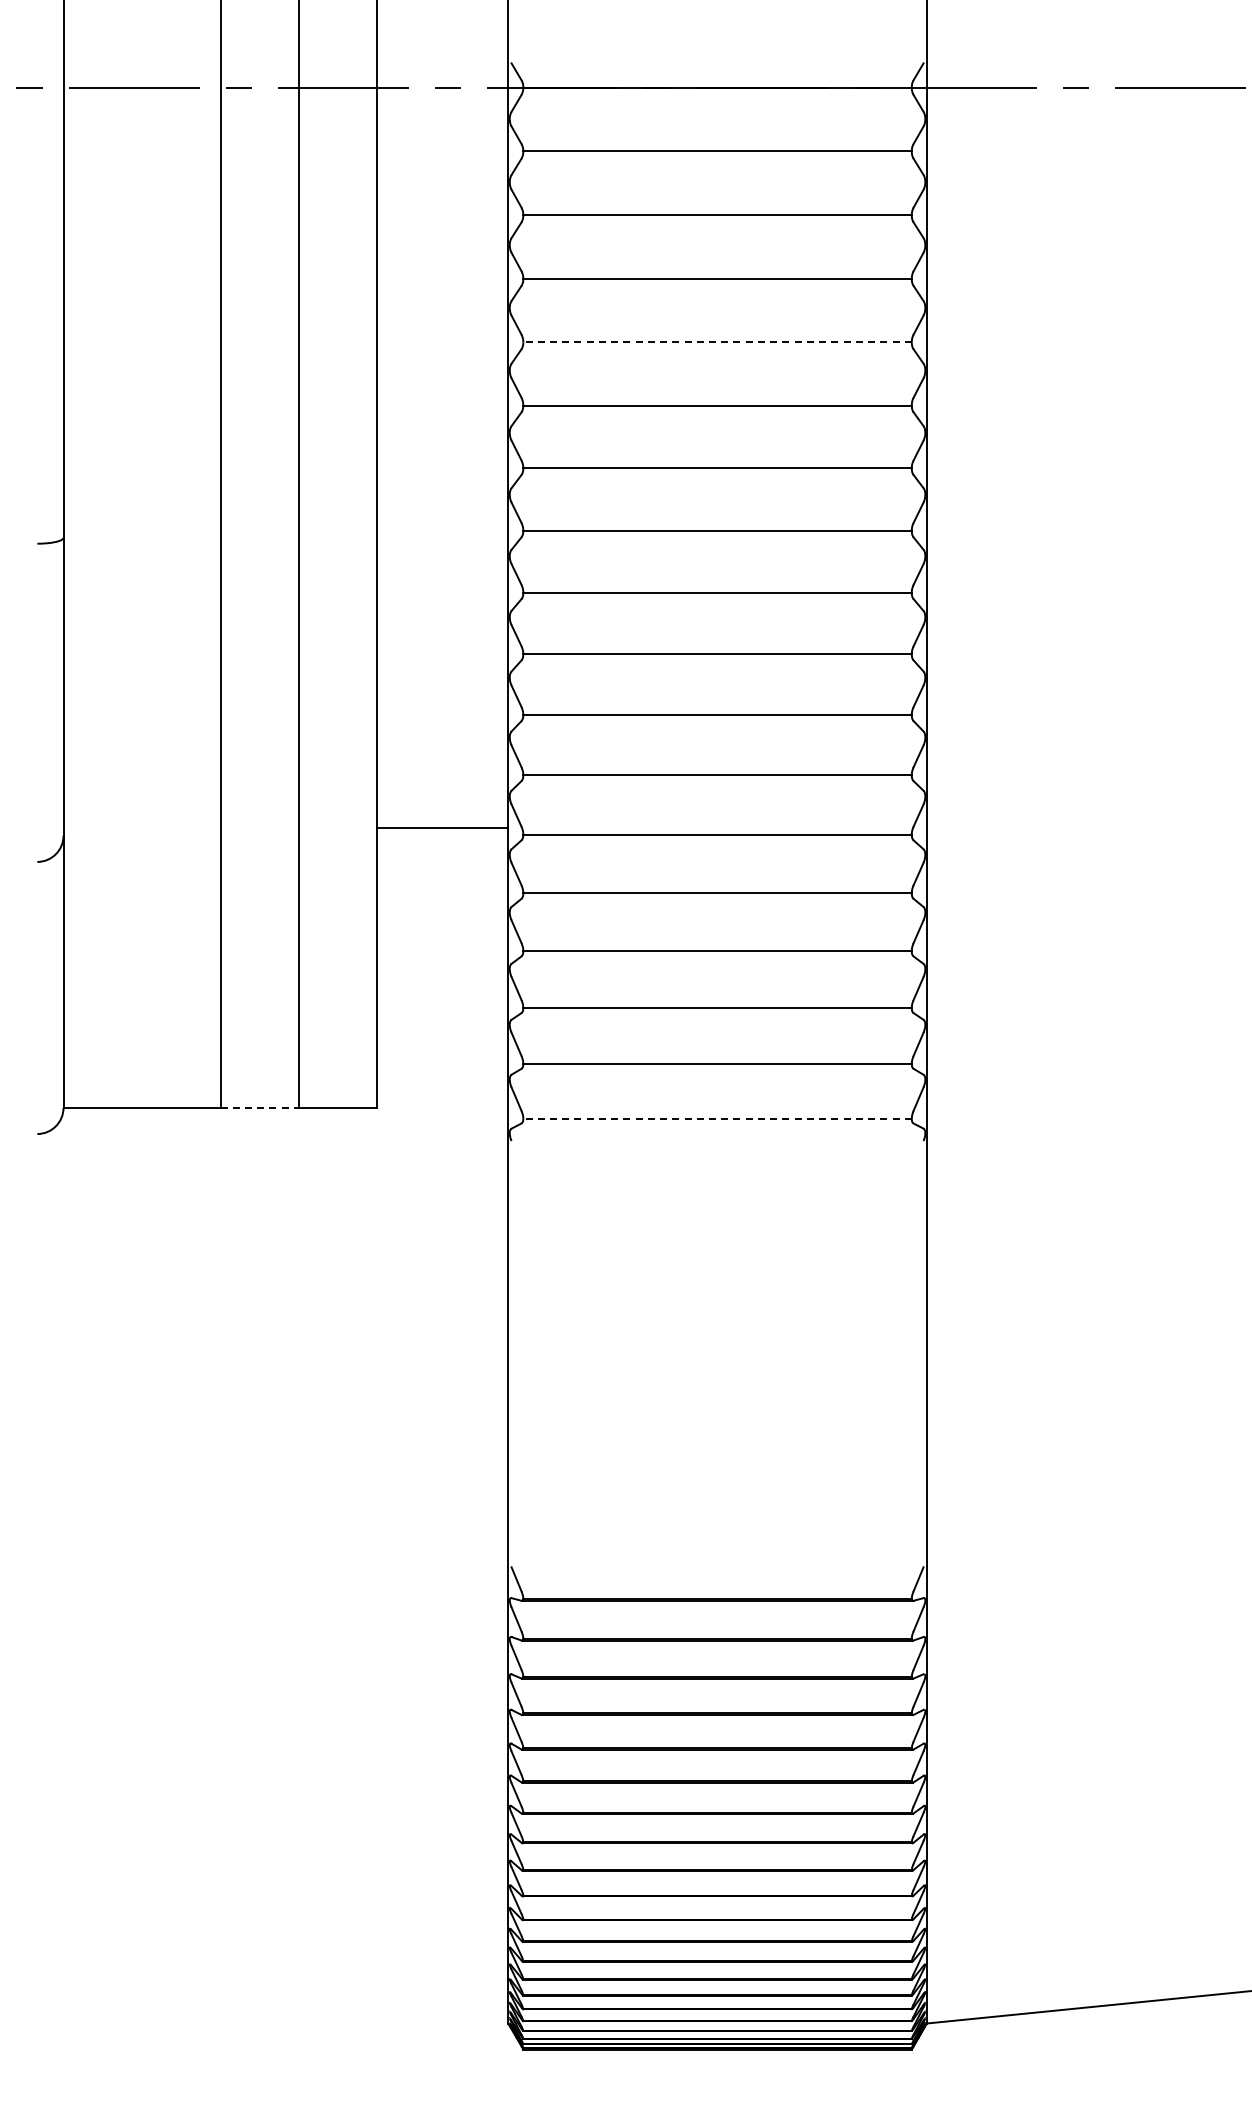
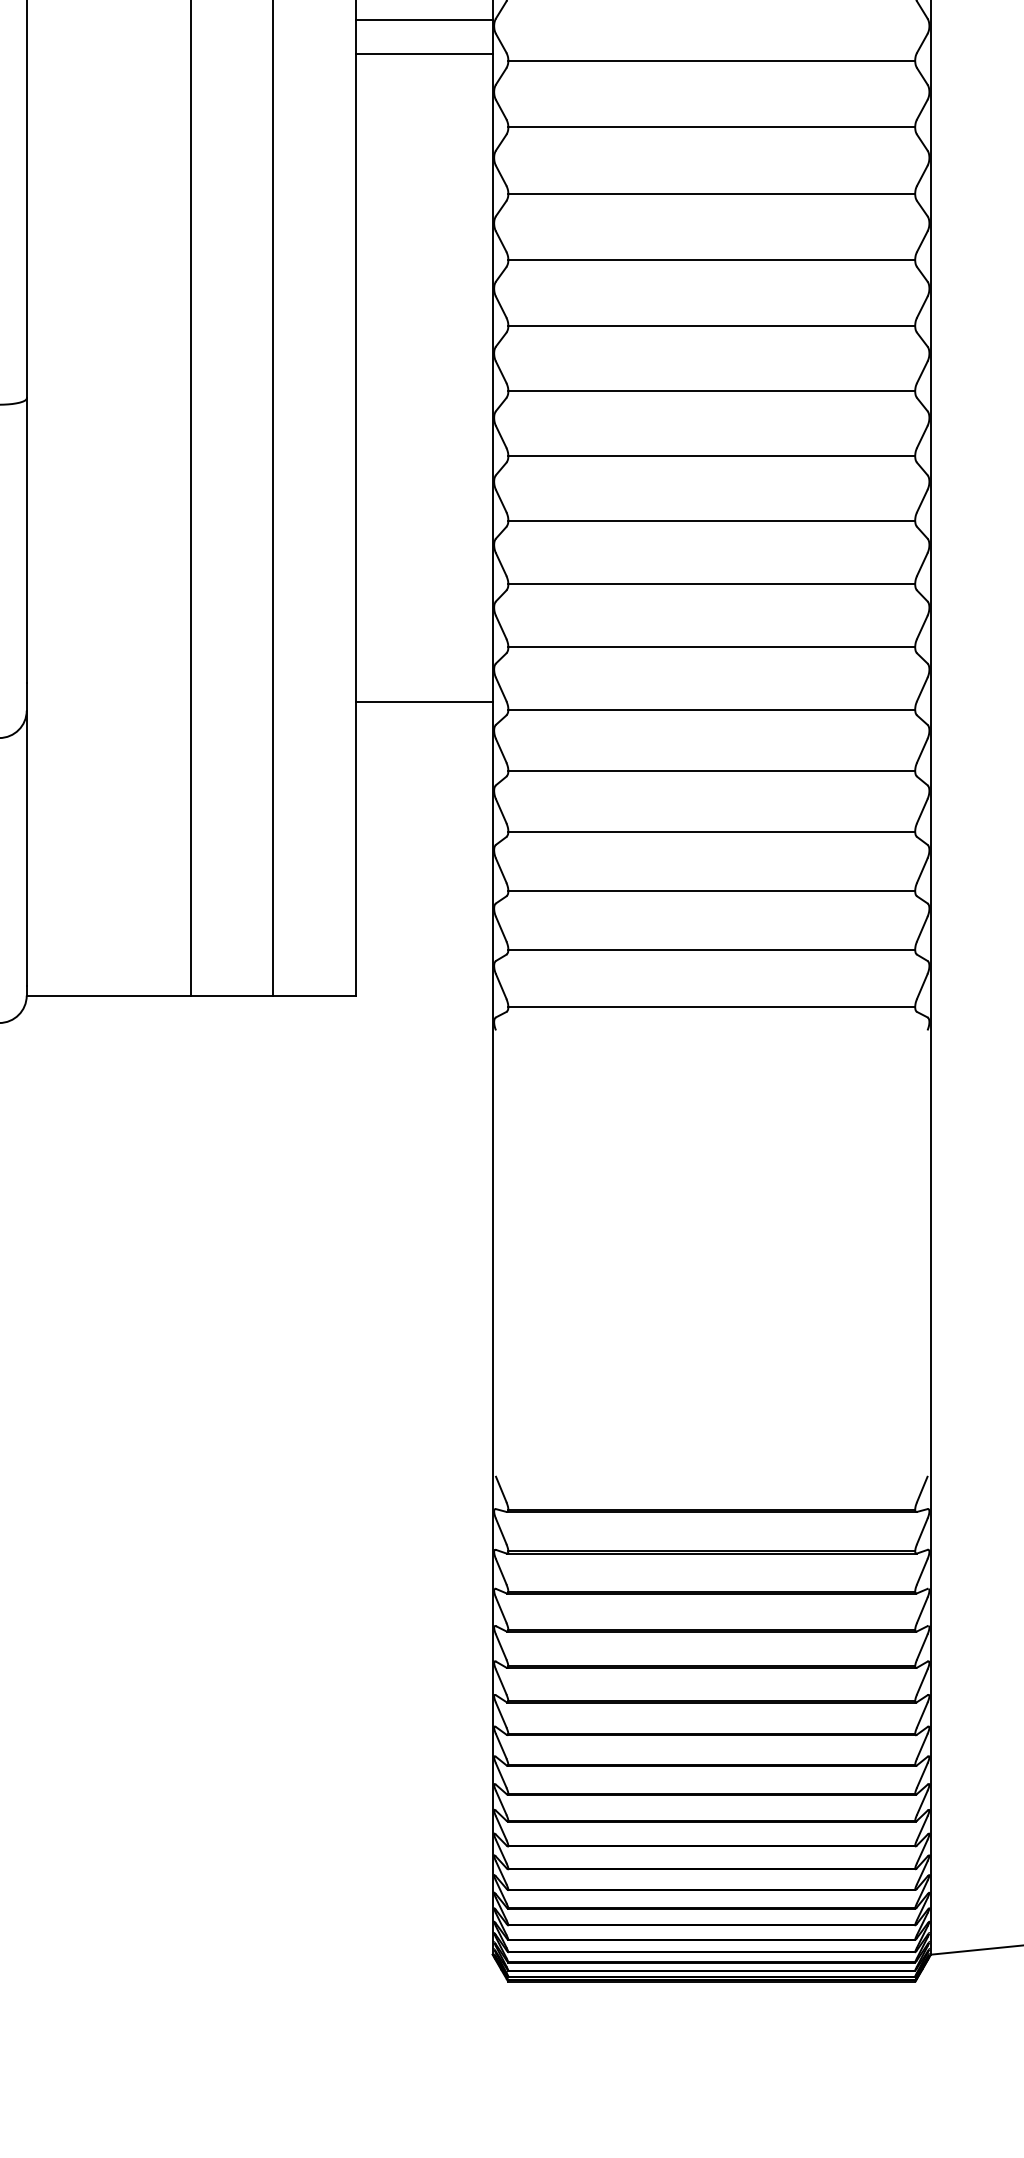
line: (442, 176) -> (423, 20), added
line: (442, 208) -> (423, 53), added
line: (717, 342) -> (711, 193), dashed -> solid
line: (260, 1107) -> (233, 995), dashed -> solid
line: (717, 1118) -> (711, 1006), dashed -> solid

